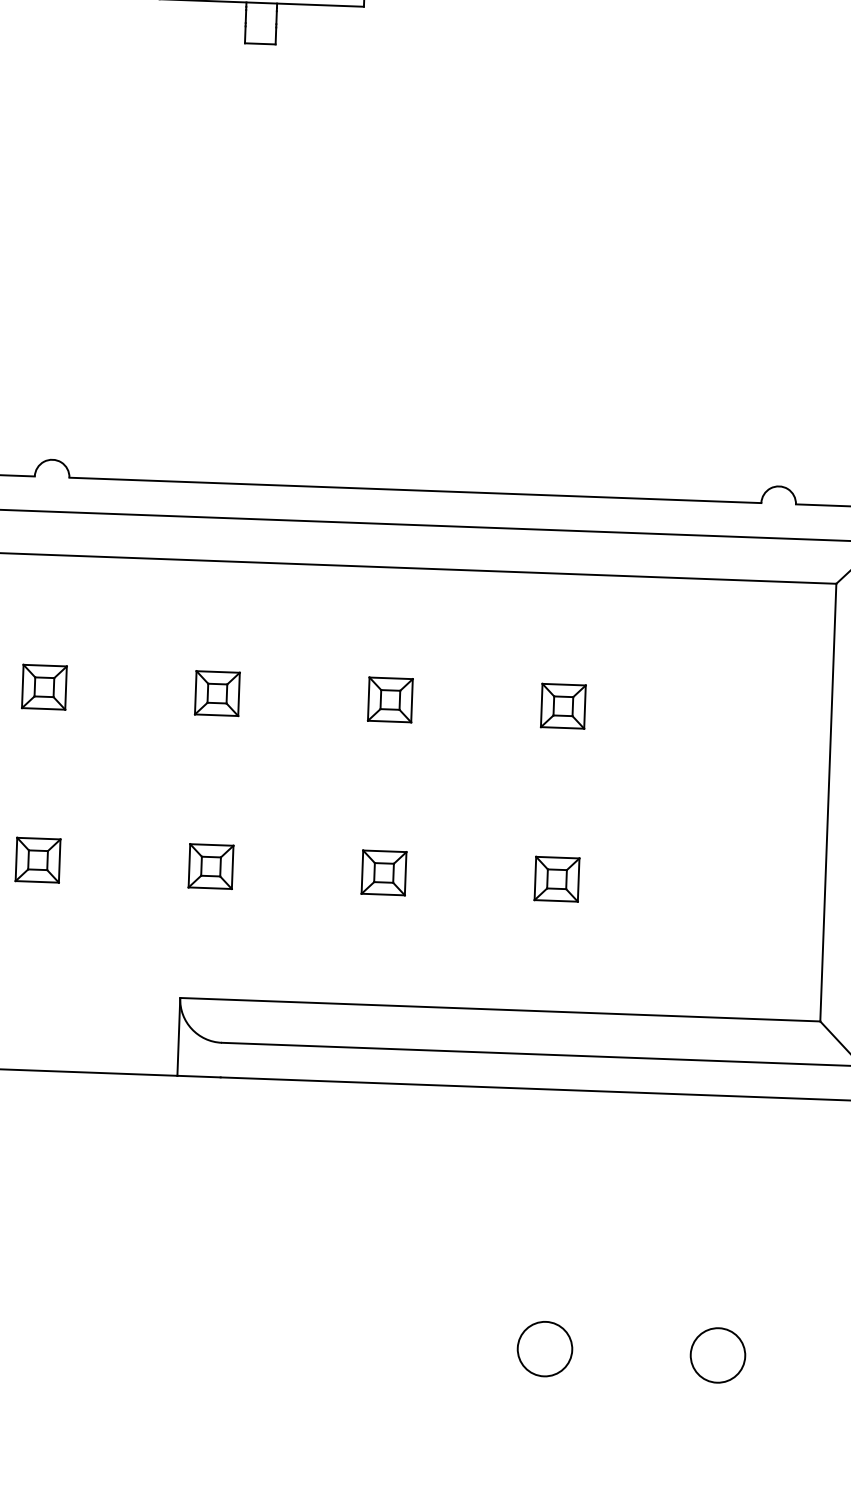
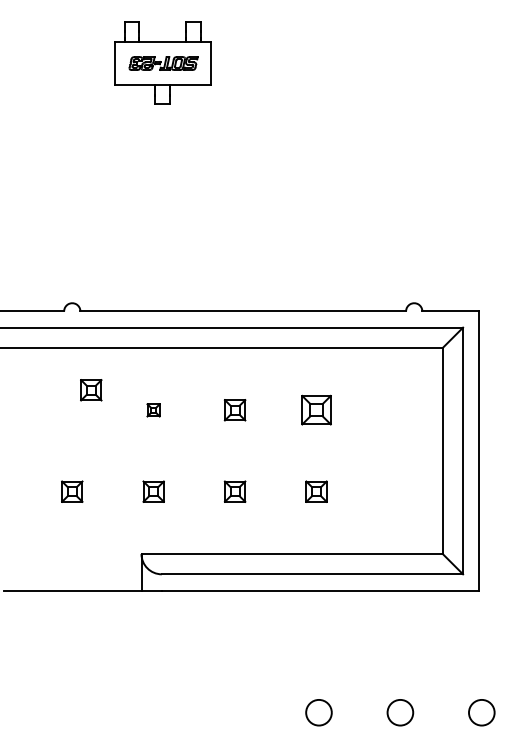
part: (44, 687) -> (91, 390), moved
part: (216, 694) -> (153, 410), size x0.6
part: (563, 706) -> (316, 410), size x1.4

